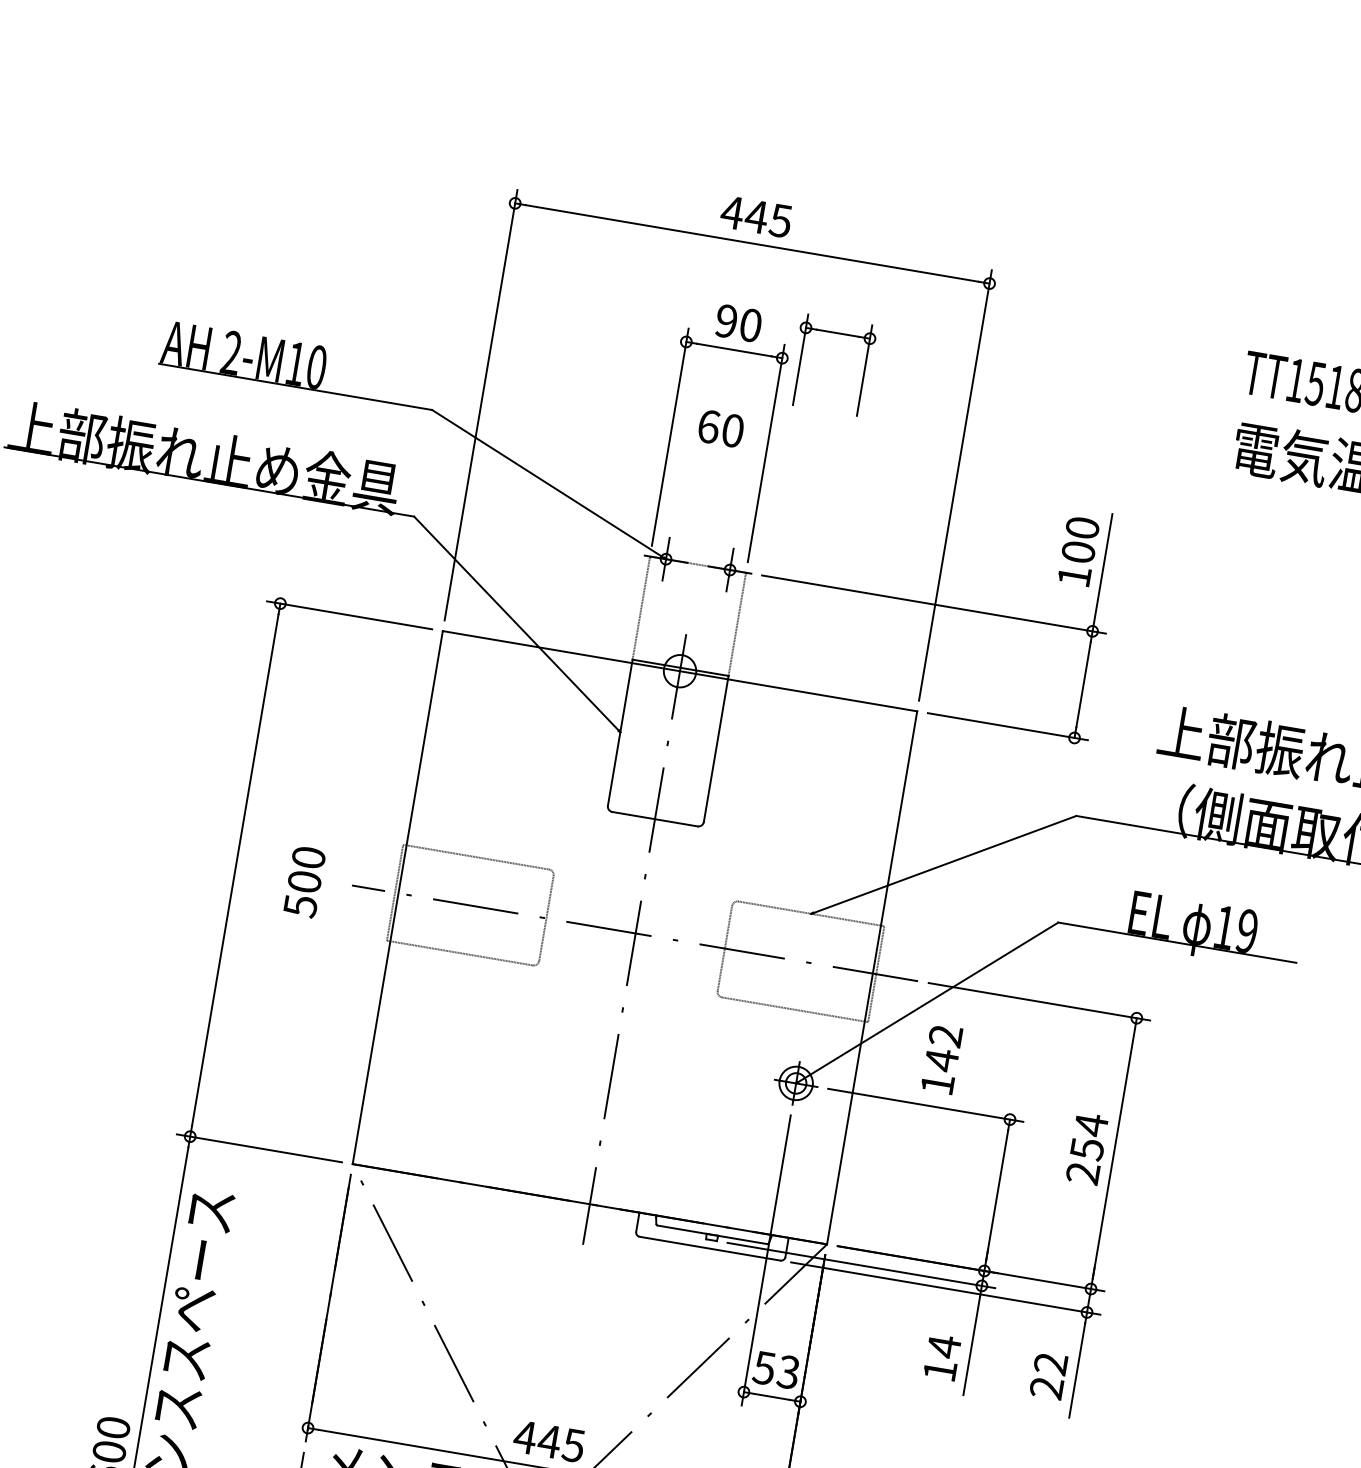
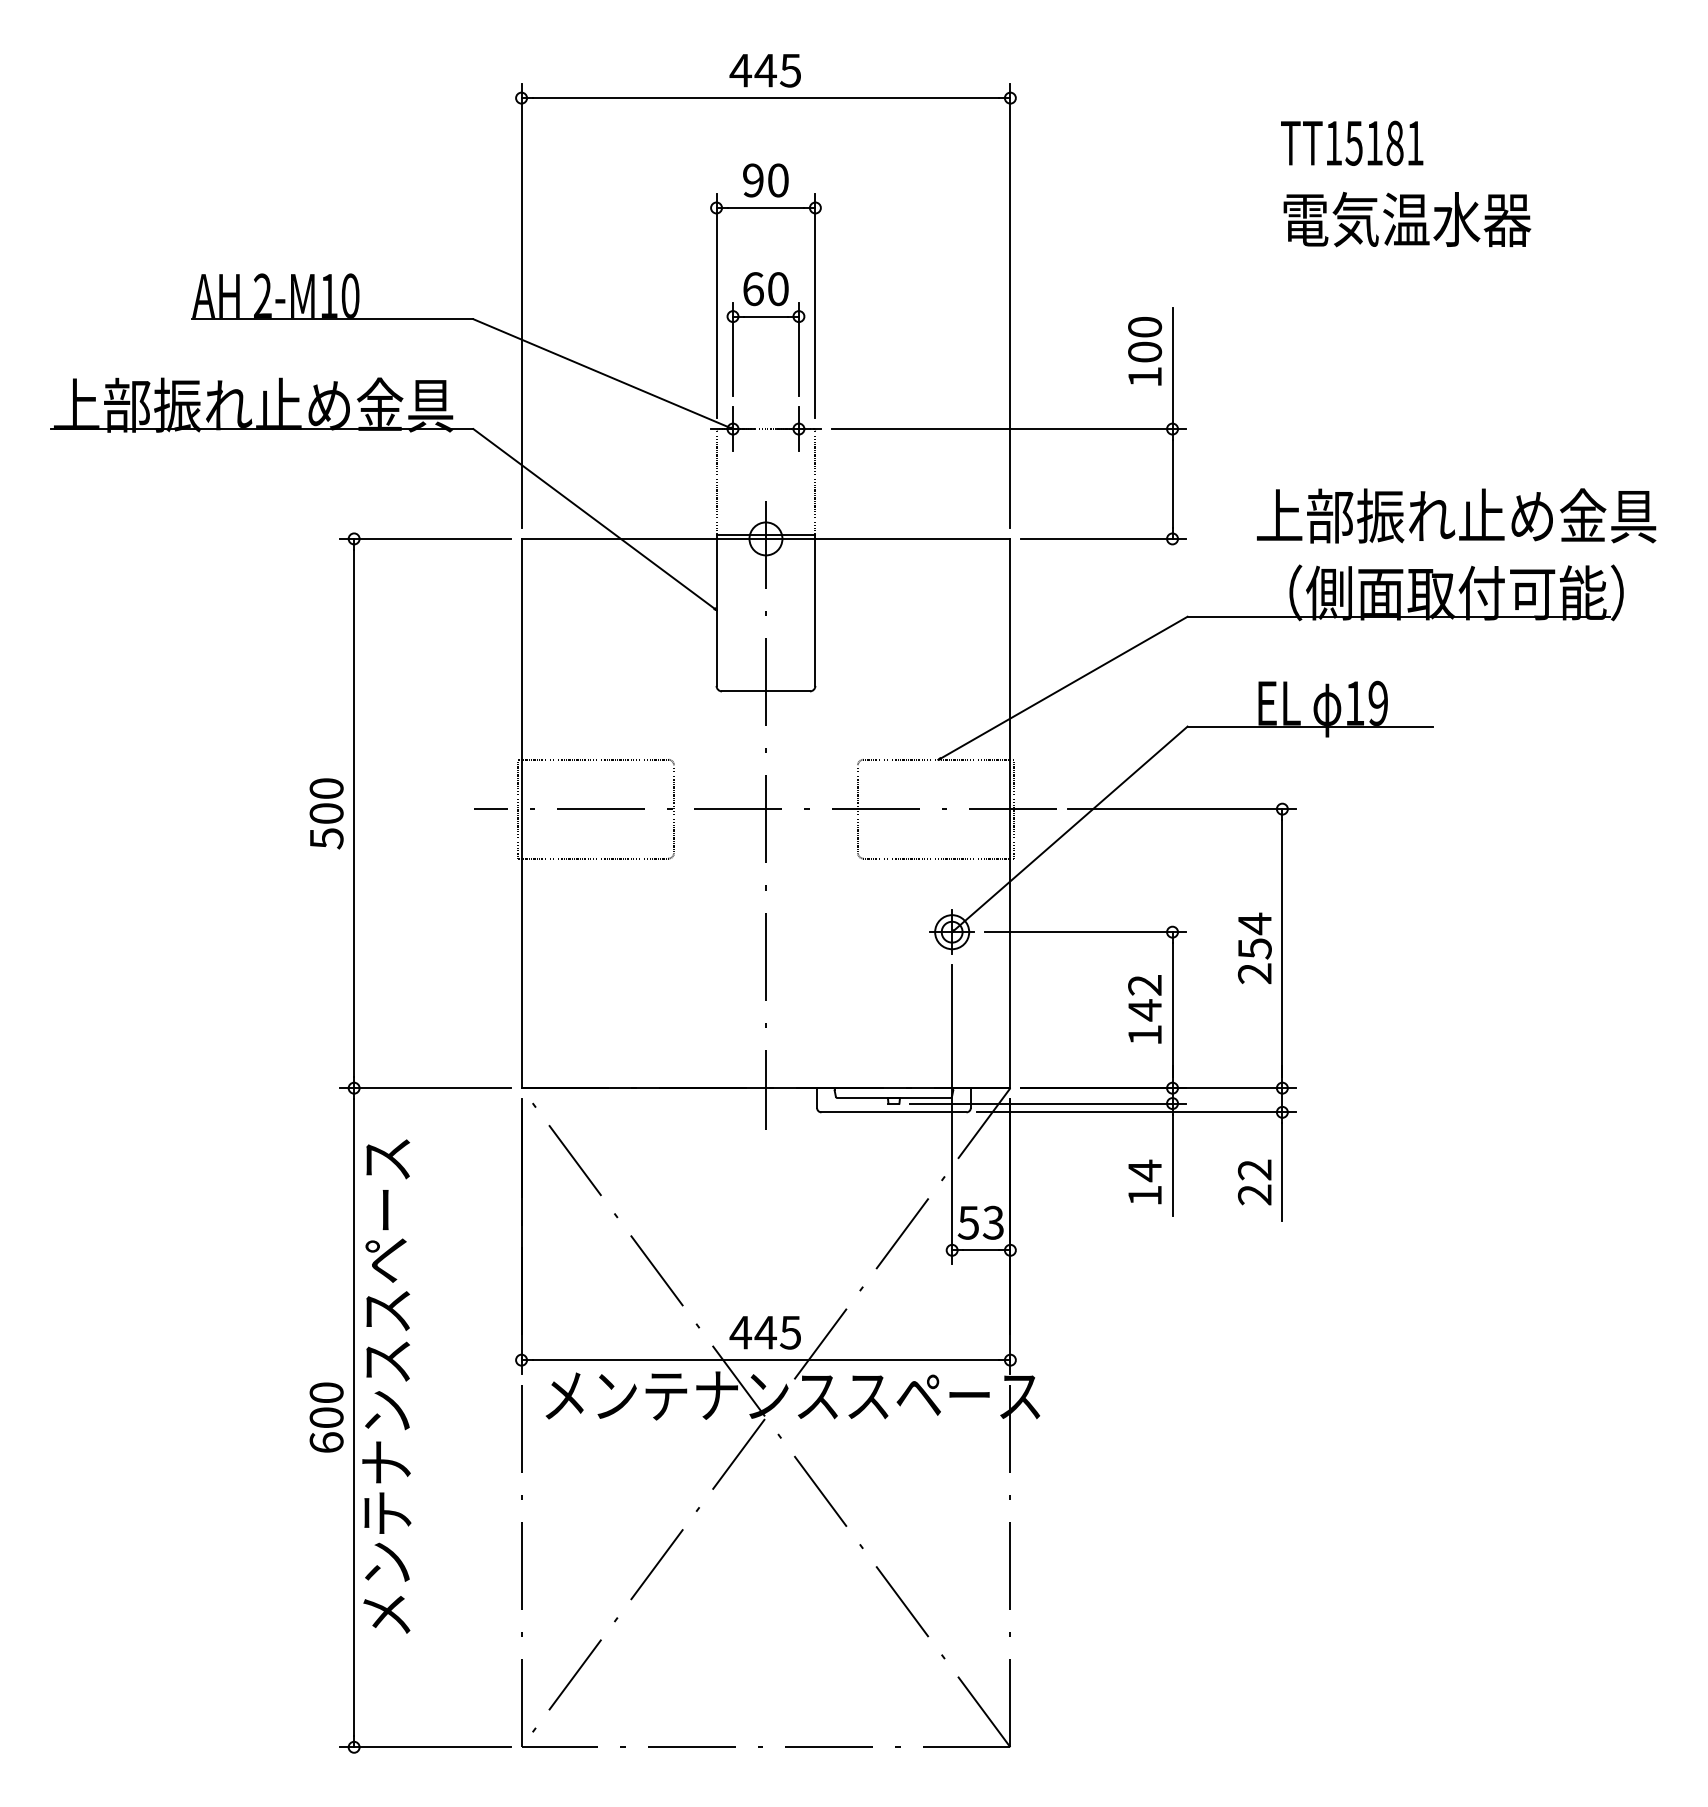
part: (837, 334) -> (765, 317), moved
text: (304, 881) -> (326, 813), moved
text: (941, 1059) -> (1144, 1009), moved

